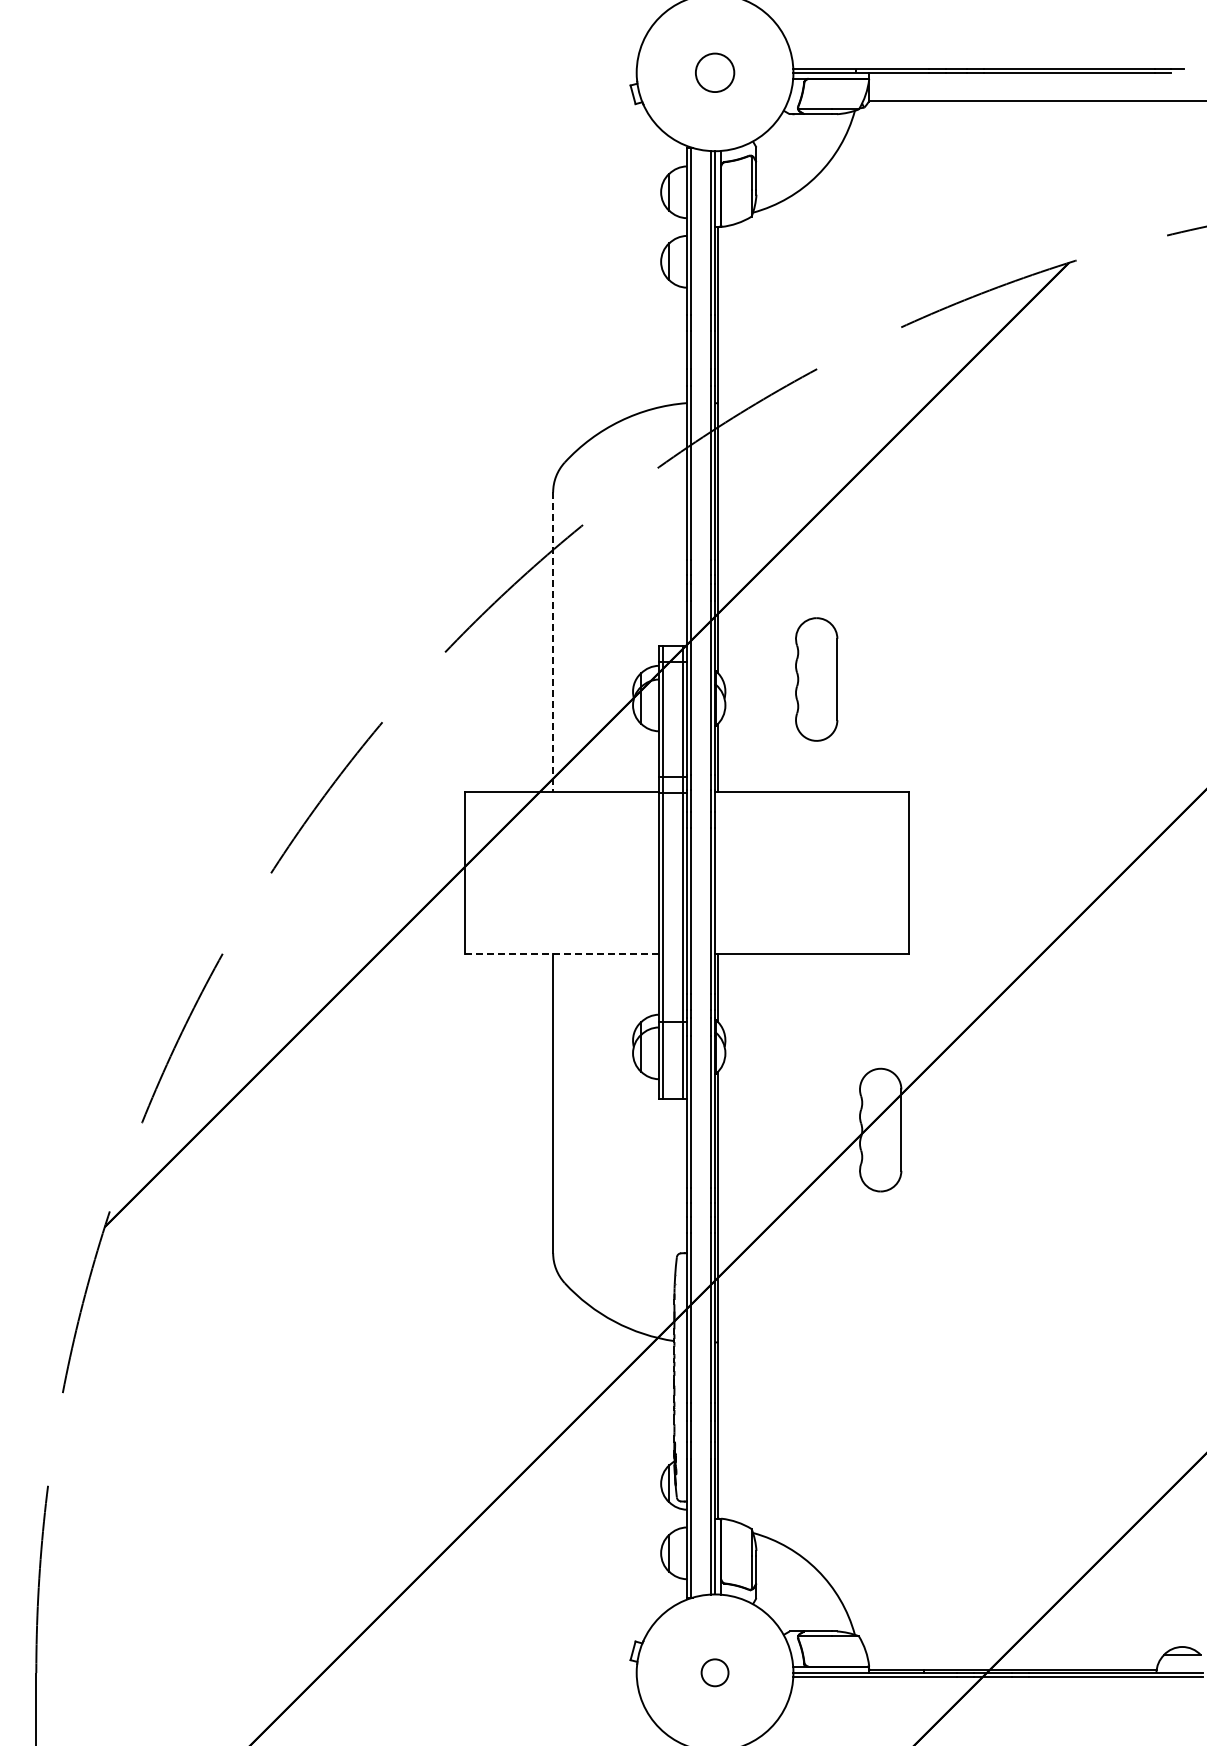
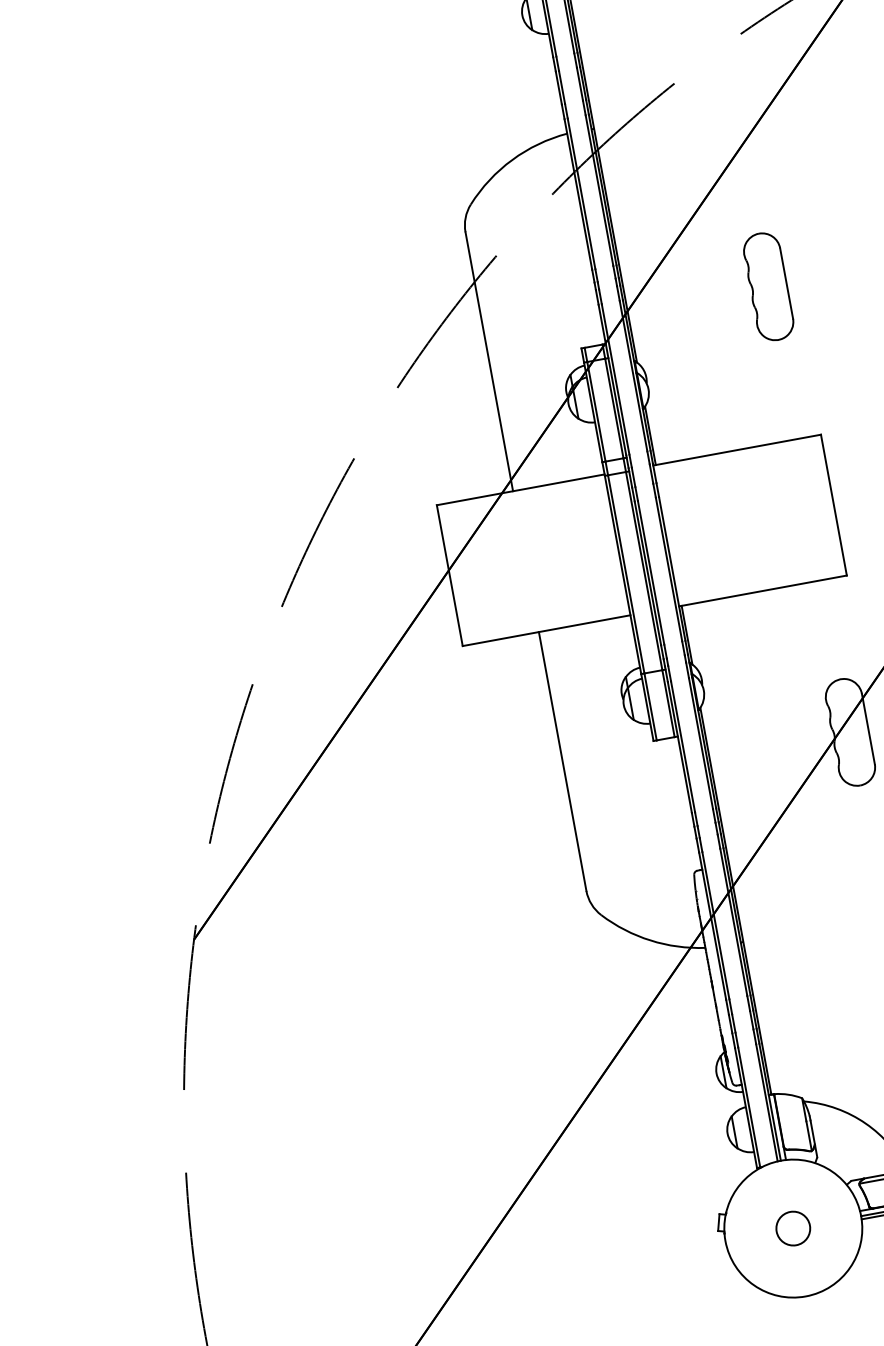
line: (553, 641) -> (489, 361), dashed -> solid
part: (816, 679) -> (768, 286), moved
line: (562, 954) -> (547, 630), dashed -> solid
circle: (714, 1672) -> (792, 1228), size x1.43

